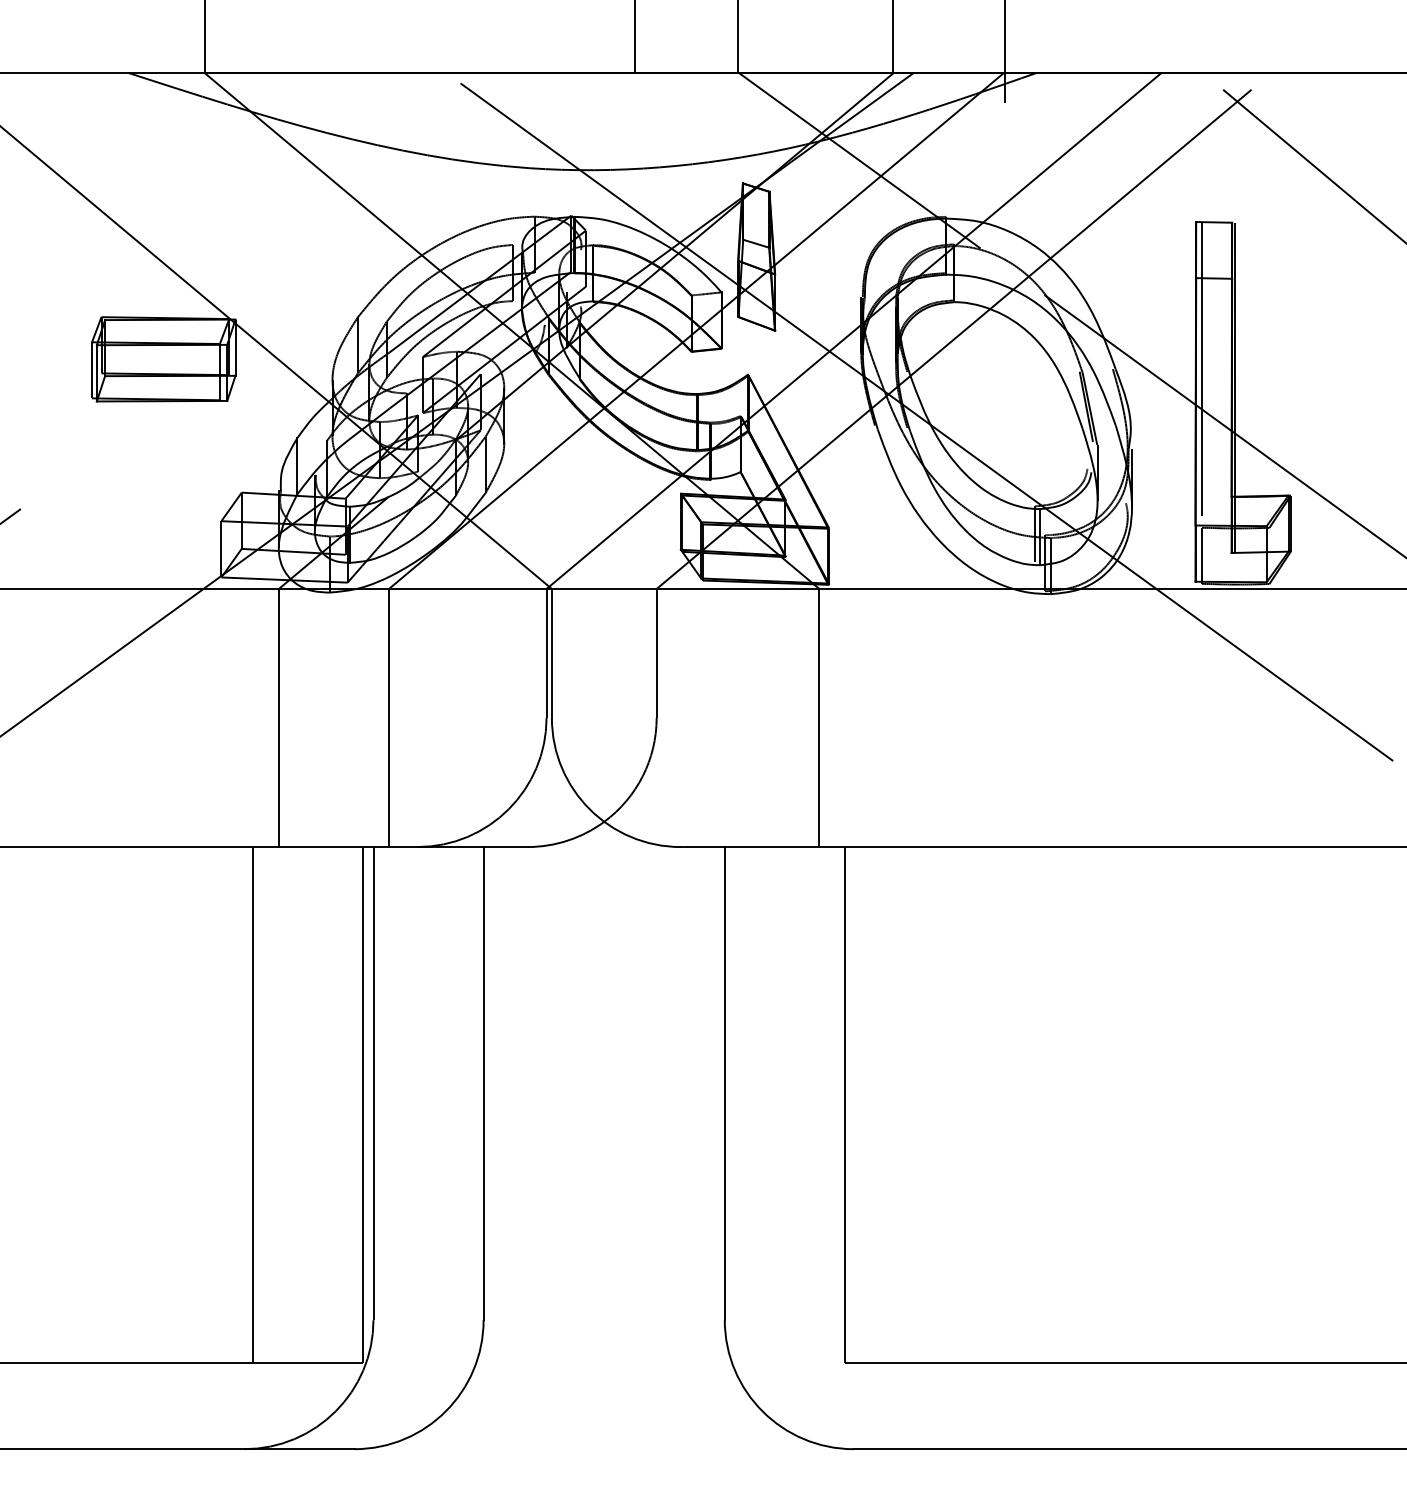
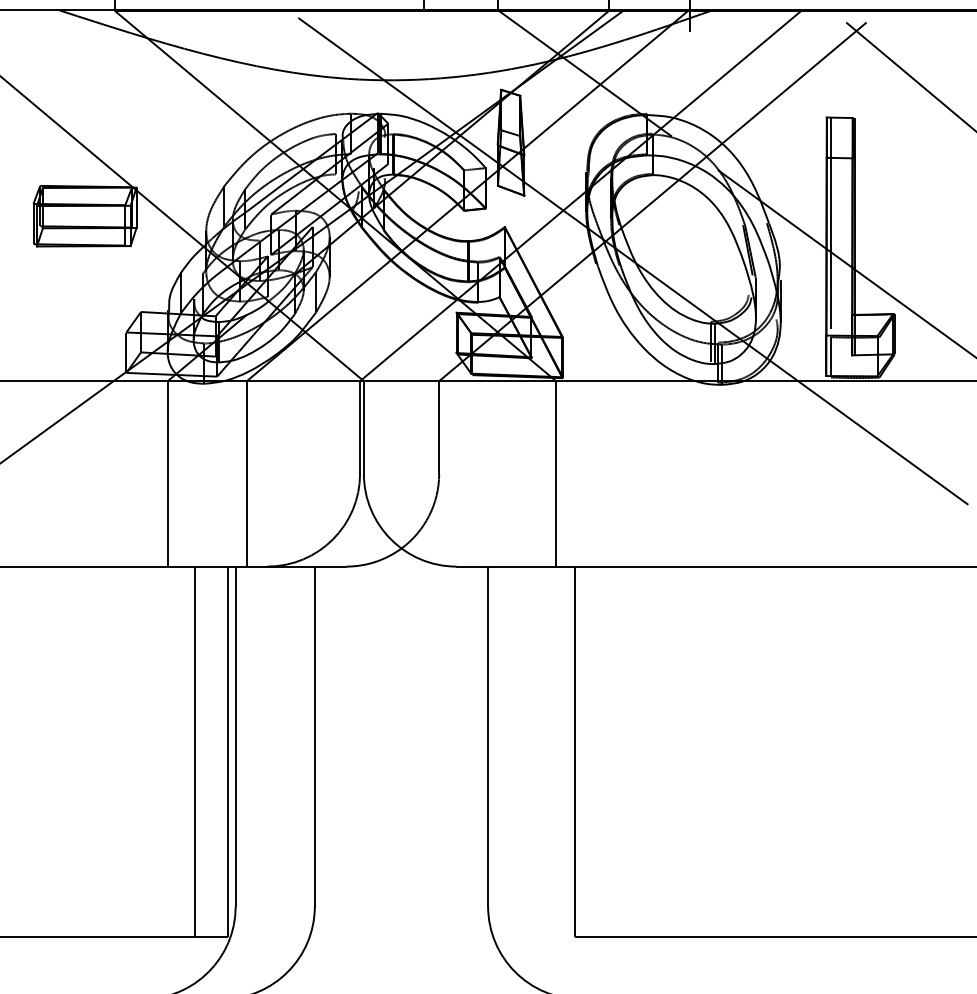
line: (253, 1105) -> (195, 752), moved

